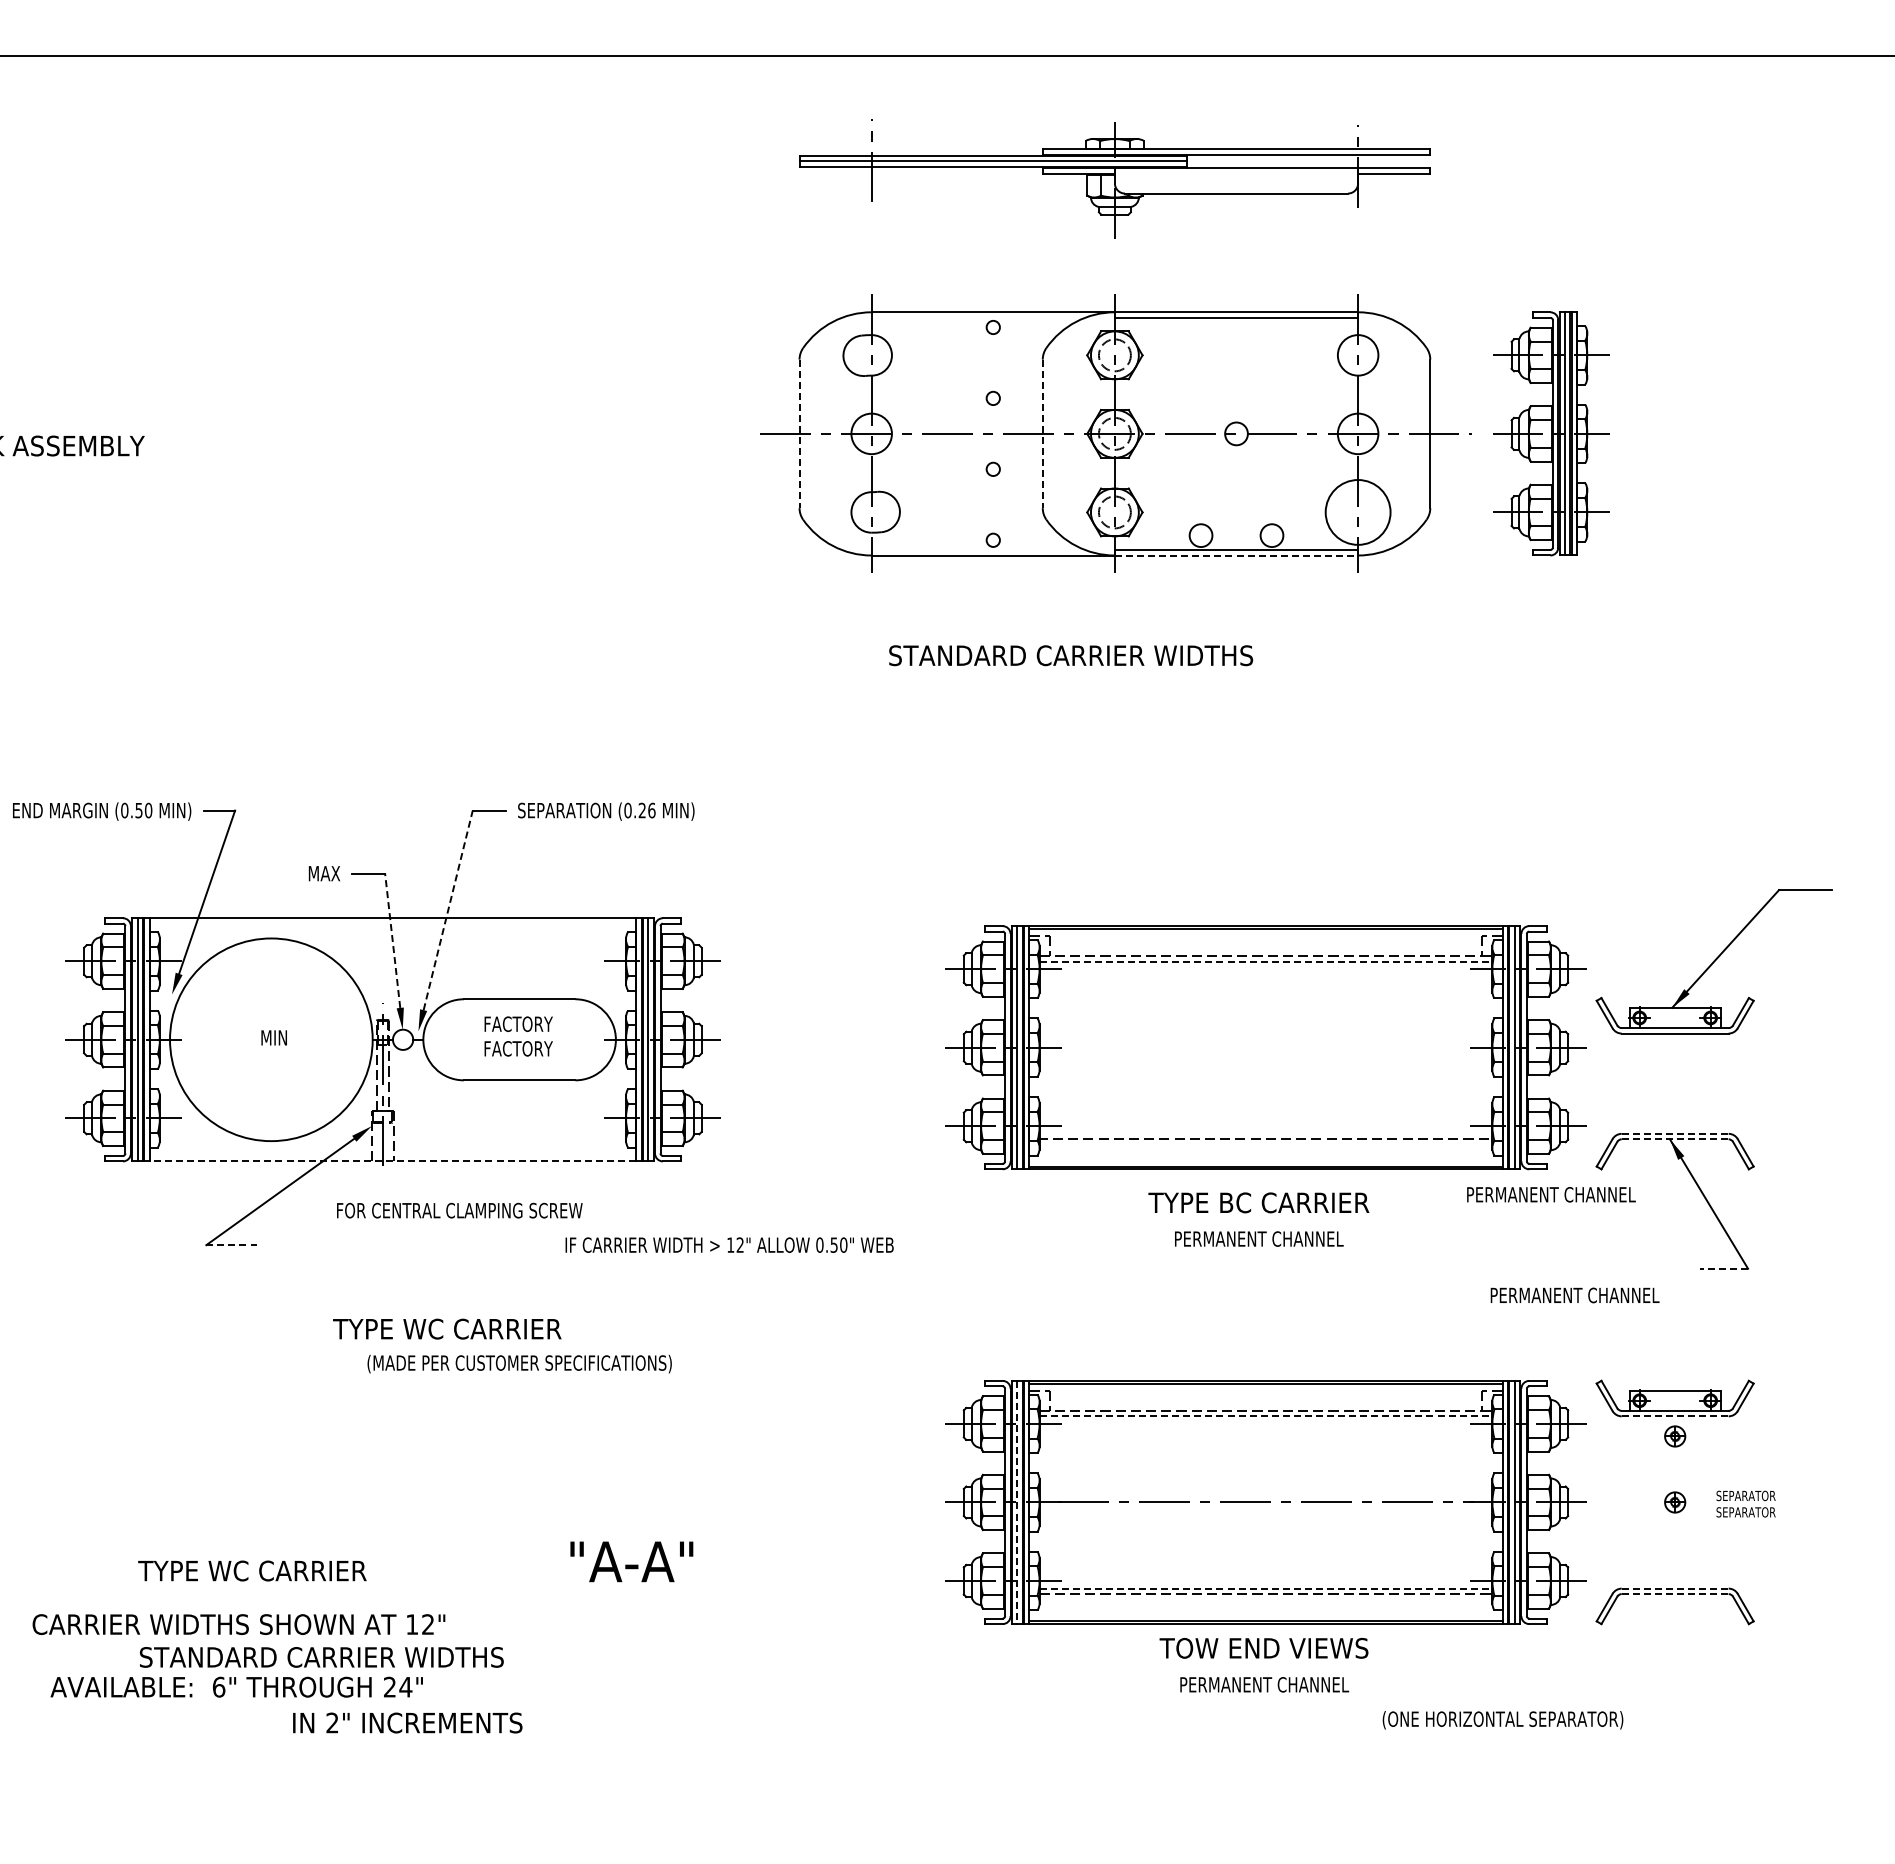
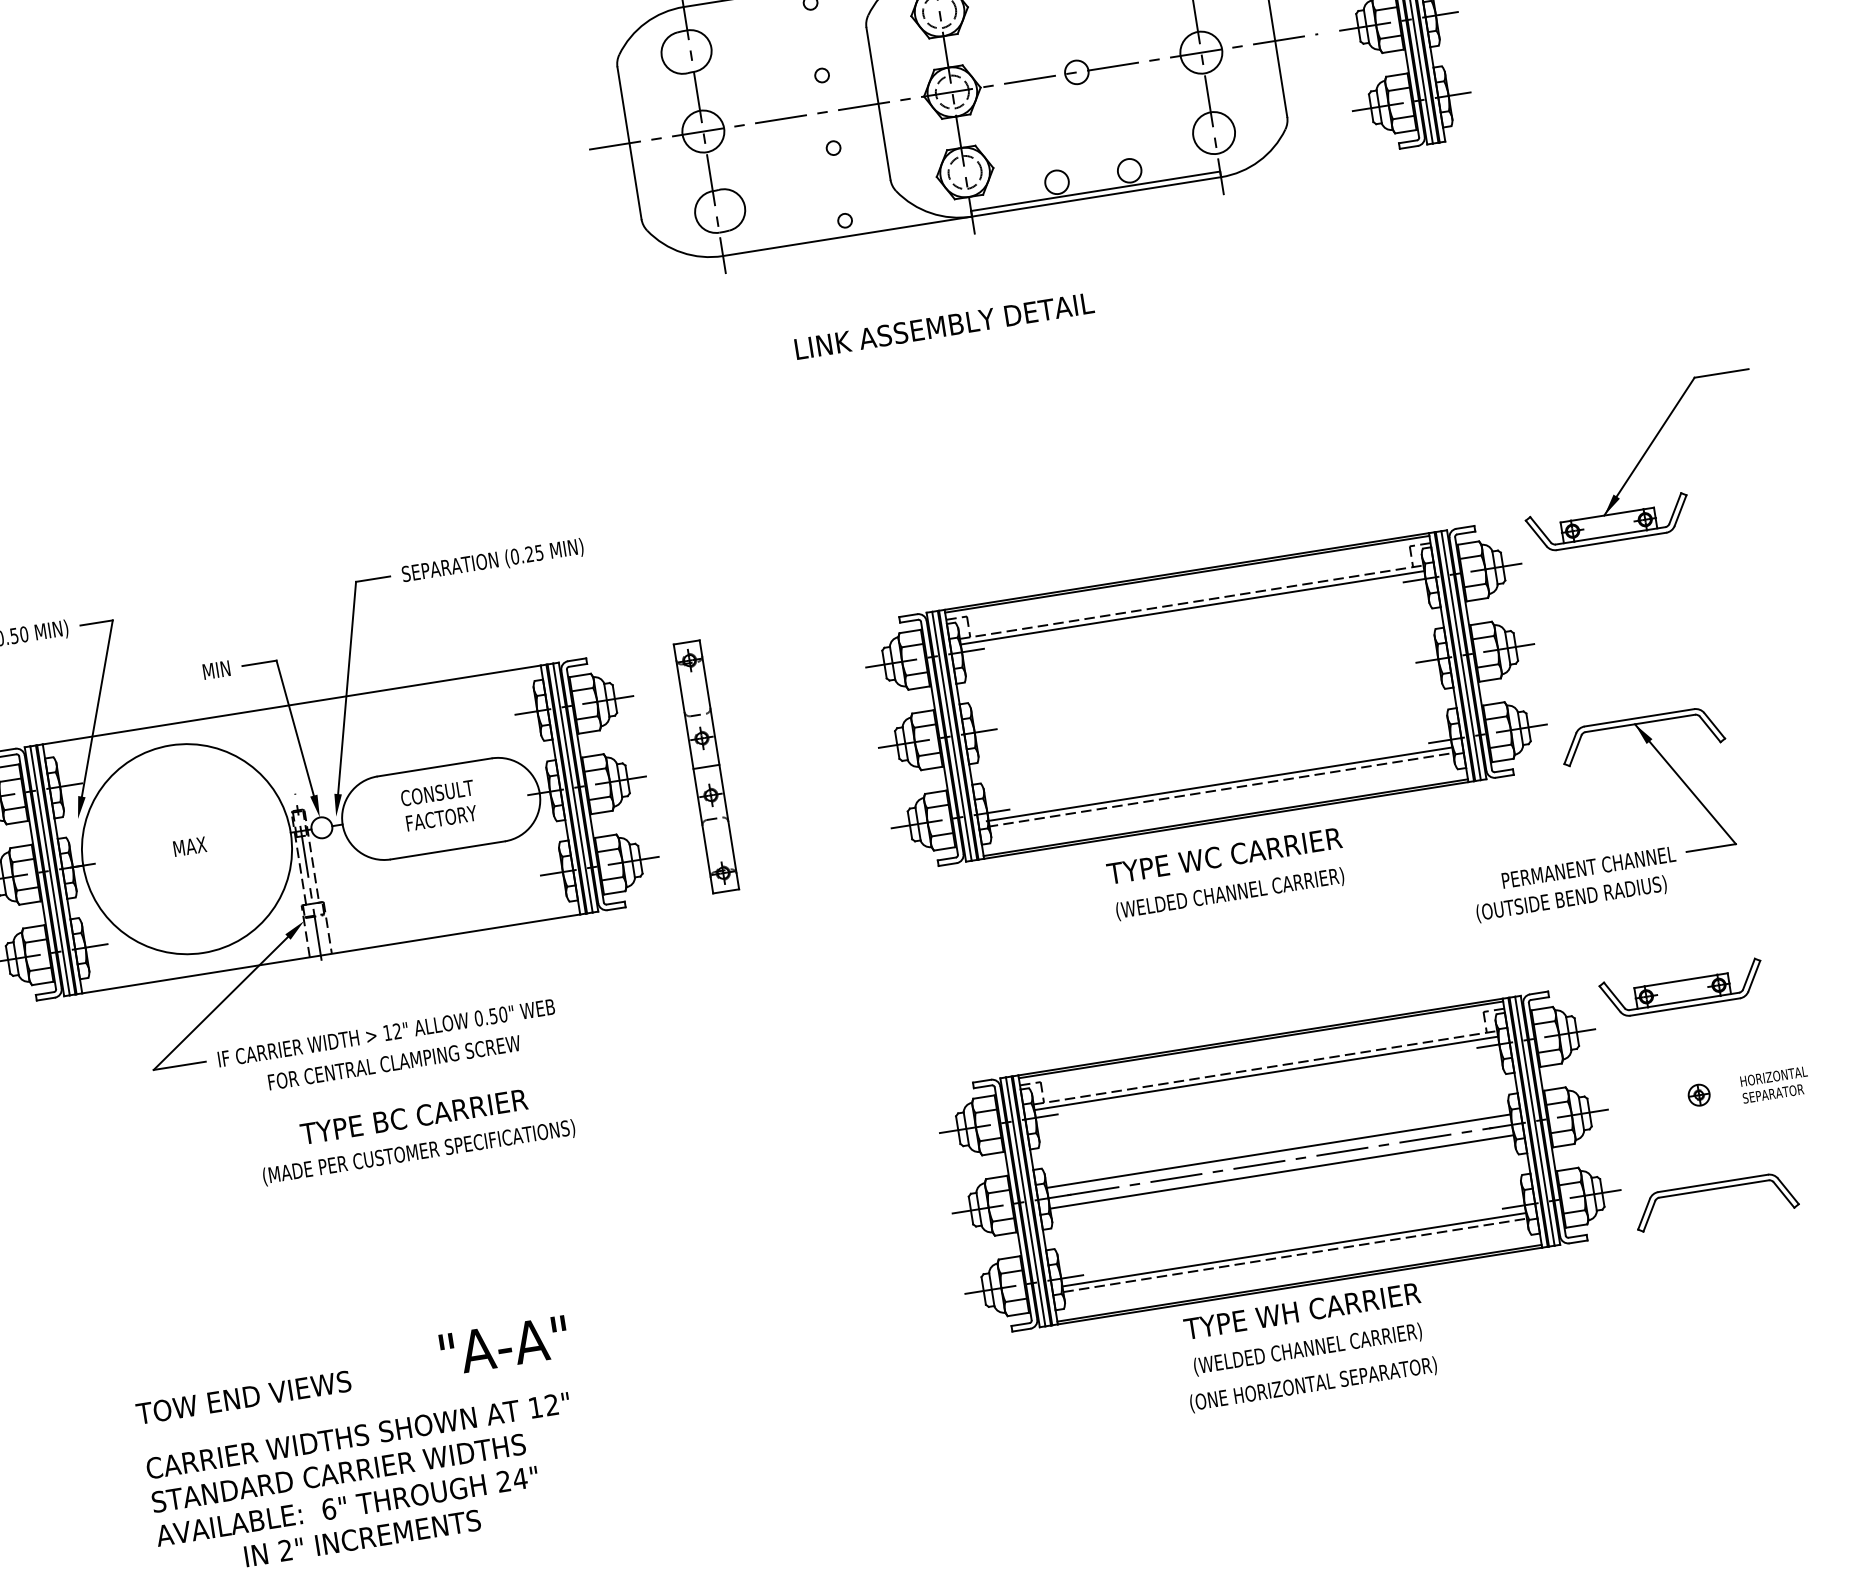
line: (799, 434) -> (629, 143), dashed -> solid
line: (1042, 434) -> (878, 104), dashed -> solid
circle: (1357, 512) -> (1213, 133), size x0.62
line: (1236, 555) -> (1096, 196), dashed -> solid
text: (1071, 655) -> (943, 326), STANDARD CARRIER WIDTHS -> LINK ASSEMBLY DETAIL
text: (651, 810) -> (539, 552), (0.26 -> (0.25
text: (324, 873) -> (214, 670), MAX -> MIN
line: (448, 910) -> (347, 688), dashed -> solid
line: (392, 940) -> (294, 727), dashed -> solid
line: (1266, 961) -> (1193, 607), dashed -> solid
part: (1713, 961) -> (1639, 461), moved
text: (518, 1024) -> (437, 793), FACTORY -> CONSULT
text: (274, 1037) -> (189, 846), MIN -> MAX
part: (778, 1039) -> (706, 766), added
line: (1264, 1133) -> (1218, 784), added
line: (1675, 1133) -> (1639, 717), dashed -> solid
line: (1675, 1139) -> (1640, 723), dashed -> solid
line: (392, 1161) -> (330, 954), dashed -> solid
text: (1551, 1194) -> (1588, 867), moved
text: (1258, 1202) -> (1223, 855), TYPE BC CARRIER -> TYPE WC CARRIER
text: (459, 1210) -> (394, 1062), moved
text: (1258, 1239) -> (1229, 893), PERMANENT CHANNEL -> (WELDED CHANNEL CARRIER)
text: (729, 1244) -> (386, 1032), moved
line: (232, 1245) -> (180, 1066), dashed -> solid
line: (1723, 1268) -> (1710, 847), dashed -> solid
text: (1582, 1296) -> (1570, 899), PERMANENT CHANNEL -> (OUTSIDE BEND RADIUS)
text: (447, 1328) -> (414, 1116), TYPE WC CARRIER -> TYPE BC CARRIER
text: (519, 1363) -> (418, 1152), moved
line: (1266, 1416) -> (1266, 1073), dashed -> solid
line: (1675, 1416) -> (1685, 1007), dashed -> solid
part: (1675, 1436) -> (1688, 1027), removed
line: (1265, 1492) -> (1278, 1151), added
text: (1748, 1495) -> (1773, 1076), SEPARATOR -> HORIZONTAL
line: (1017, 1502) -> (1025, 1201), dashed -> solid
line: (1265, 1512) -> (1281, 1171), added
text: (631, 1561) -> (503, 1345), moved
text: (259, 1570) -> (260, 1394), TYPE WC CARRIER -> TOW END VIEWS
line: (1266, 1588) -> (1294, 1249), dashed -> solid
line: (1675, 1588) -> (1713, 1183), dashed -> solid
line: (1675, 1594) -> (1714, 1189), dashed -> solid
text: (238, 1624) -> (357, 1435), moved
text: (1264, 1647) -> (1302, 1310), TOW END VIEWS -> TYPE WH CARRIER
text: (1264, 1685) -> (1308, 1349), PERMANENT CHANNEL -> (WELDED CHANNEL CARRIER)
text: (236, 1686) -> (346, 1505), moved
text: (1502, 1720) -> (1313, 1385), moved
text: (407, 1722) -> (362, 1537), moved

